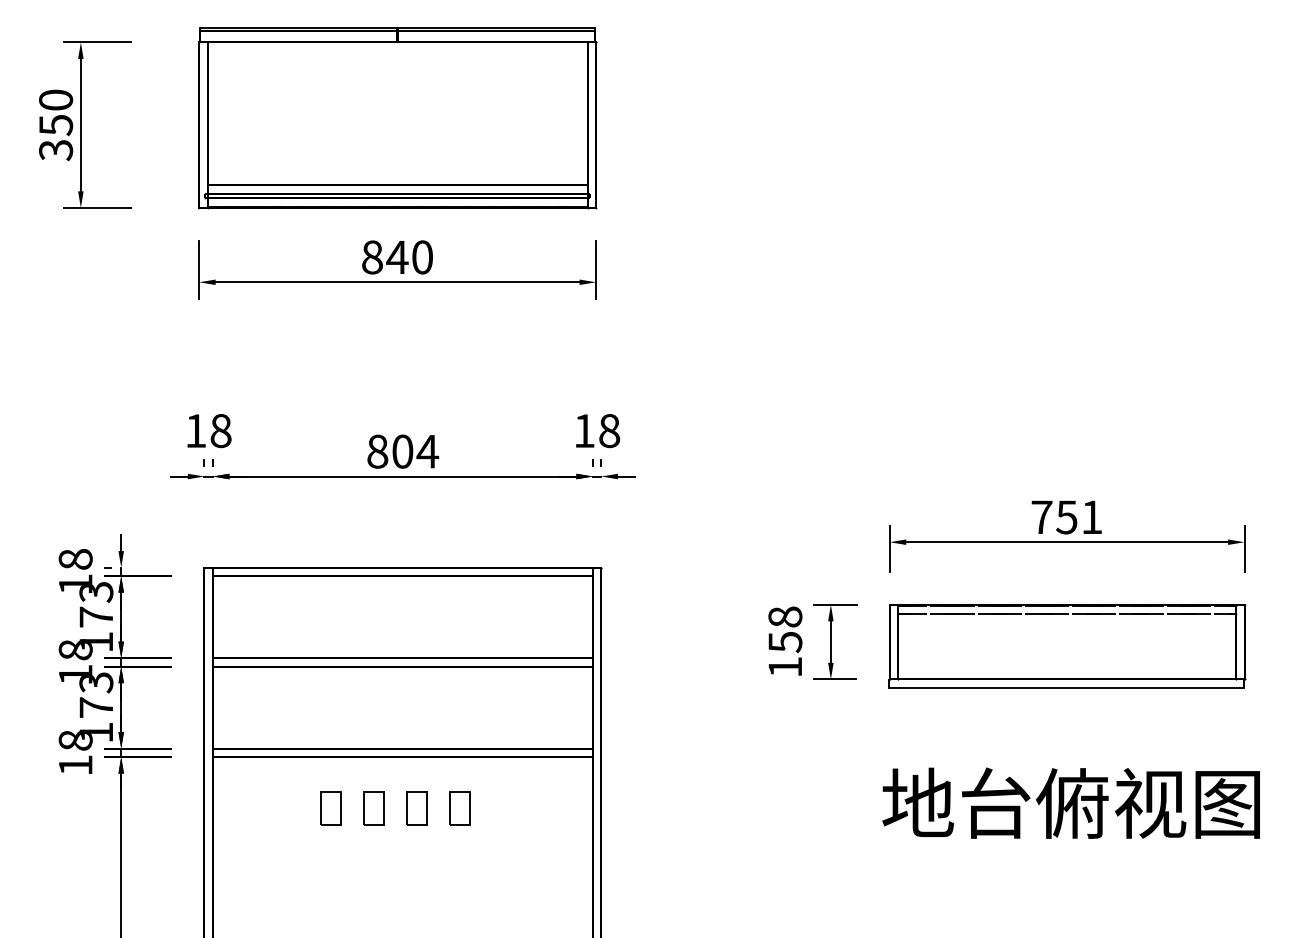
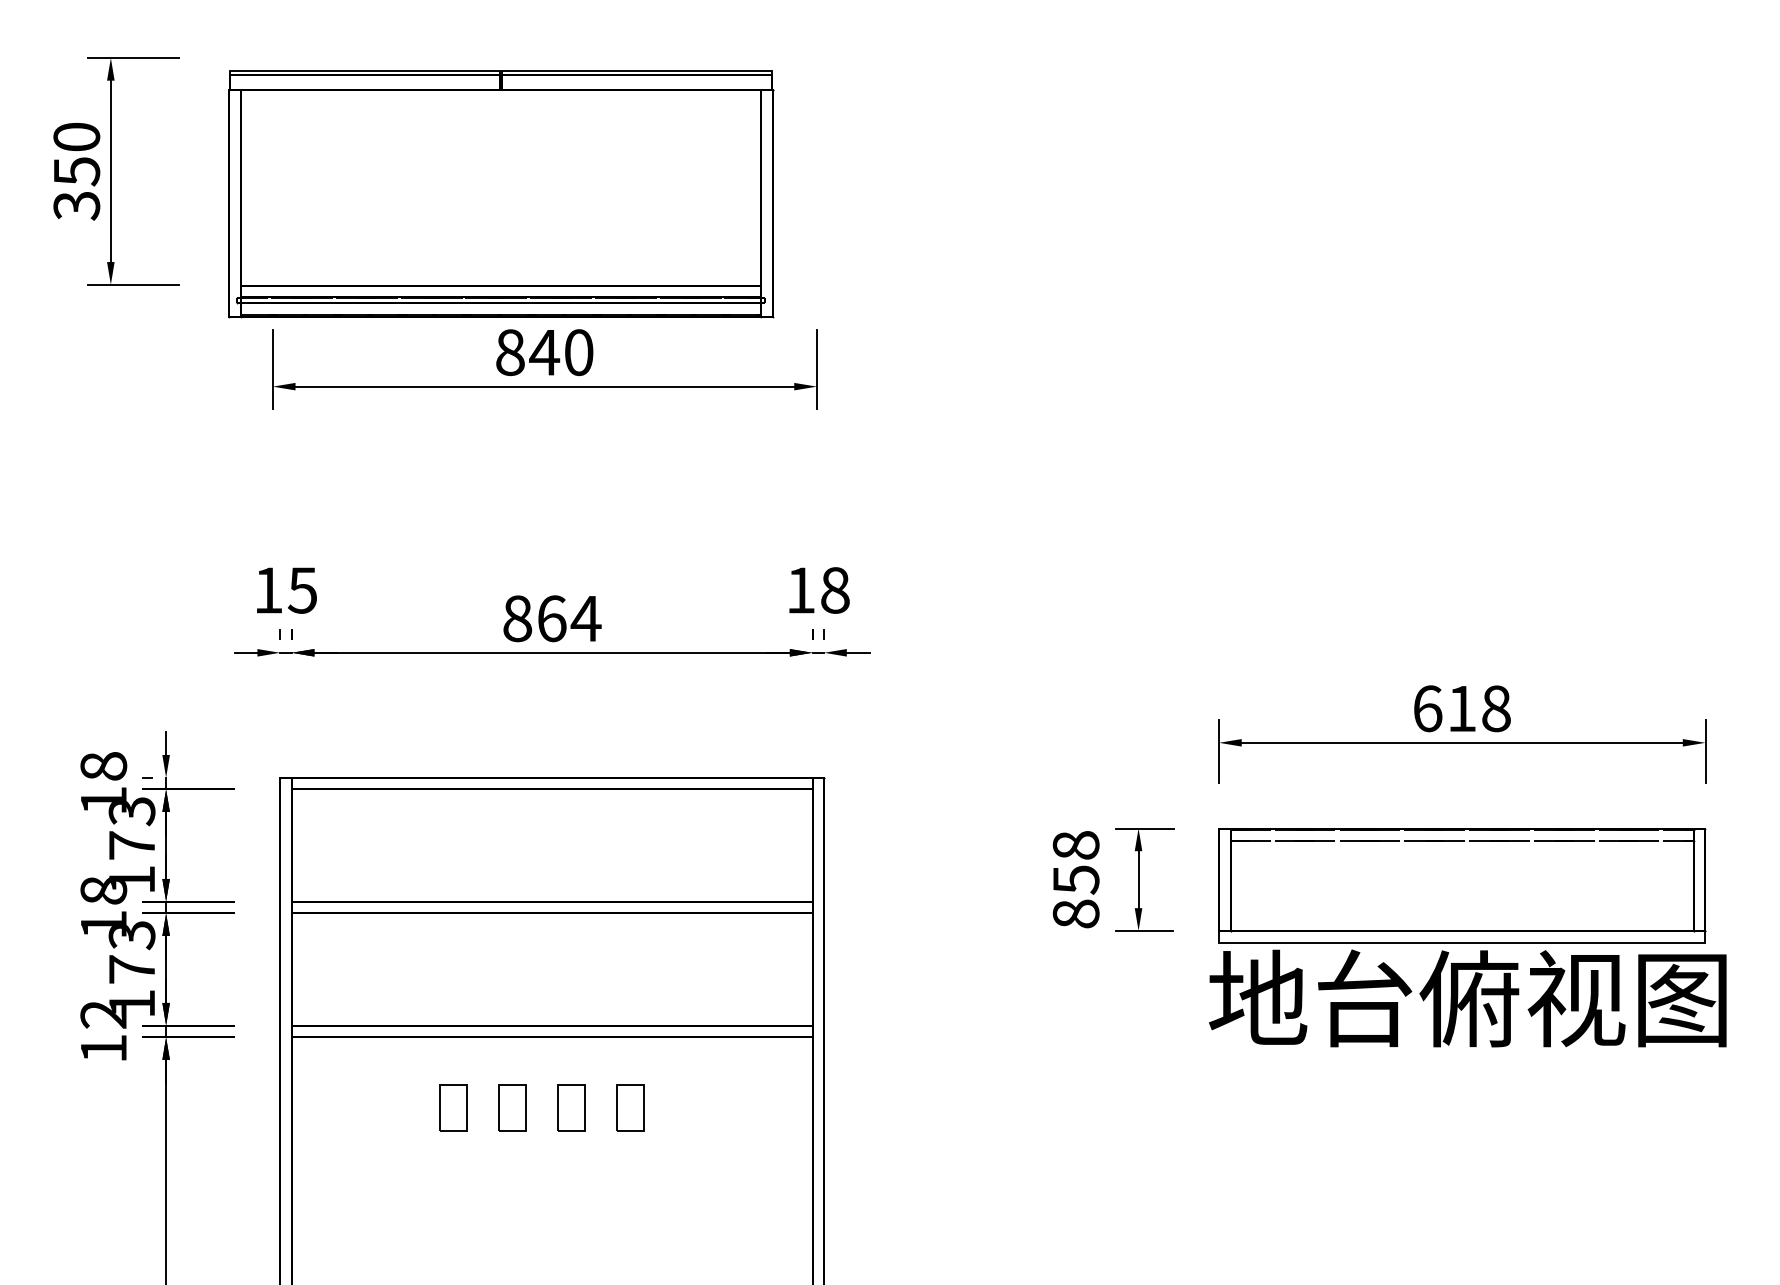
part: (398, 118) -> (501, 194), moved
text: (220, 431) -> (302, 590), 18 -> 15
text: (403, 451) -> (552, 618), 804 -> 864
text: (1066, 517) -> (1461, 708), 751 -> 618
text: (784, 666) -> (1075, 913), 158 -> 858
text: (75, 740) -> (103, 1014), 18 -> 12
text: (1070, 803) -> (1467, 998), moved

